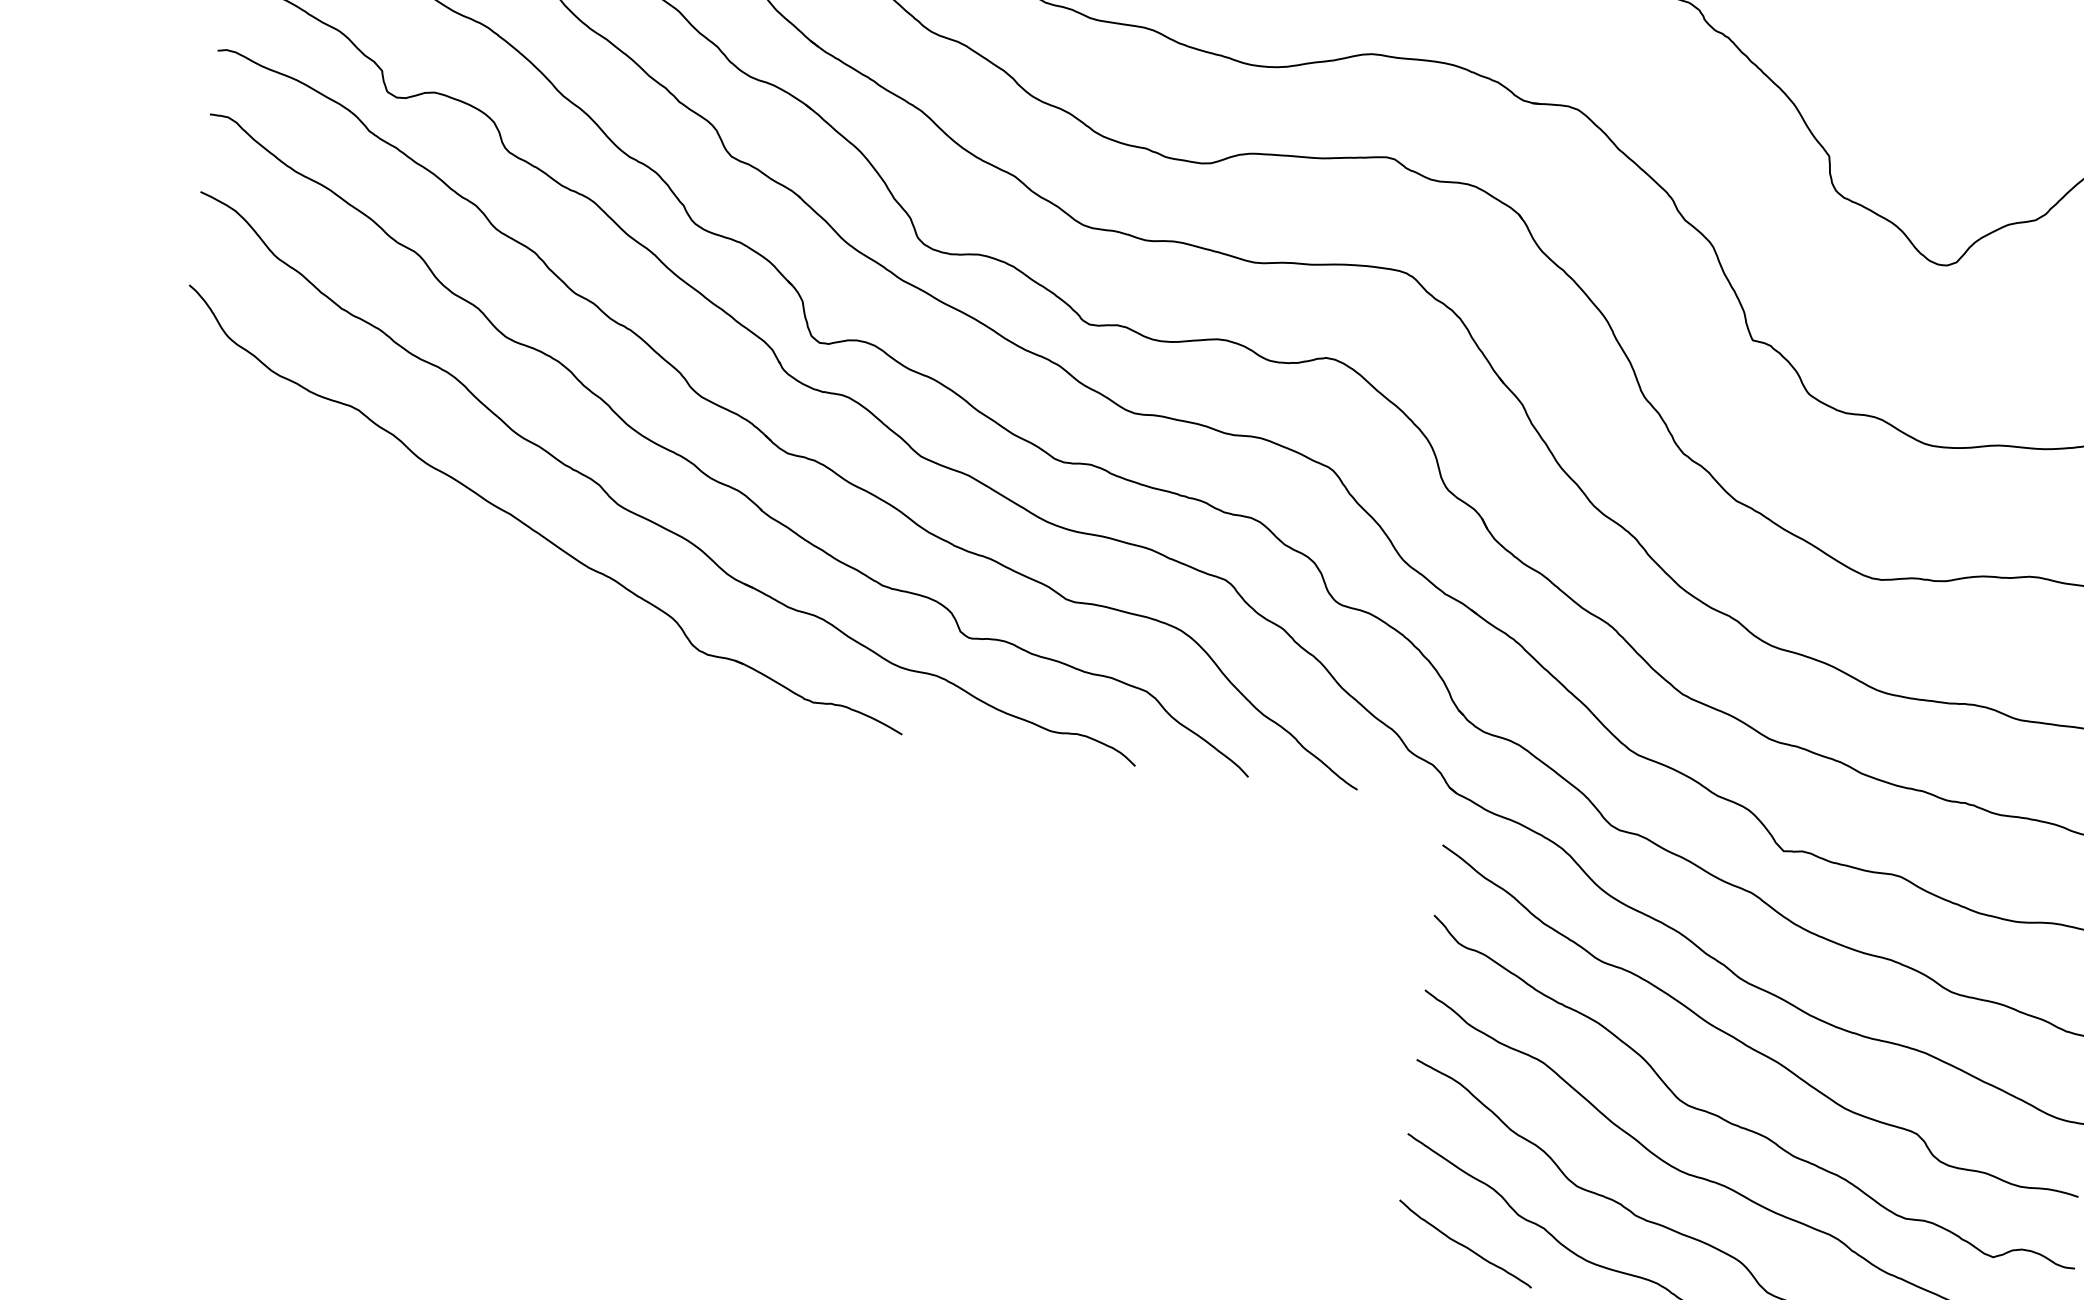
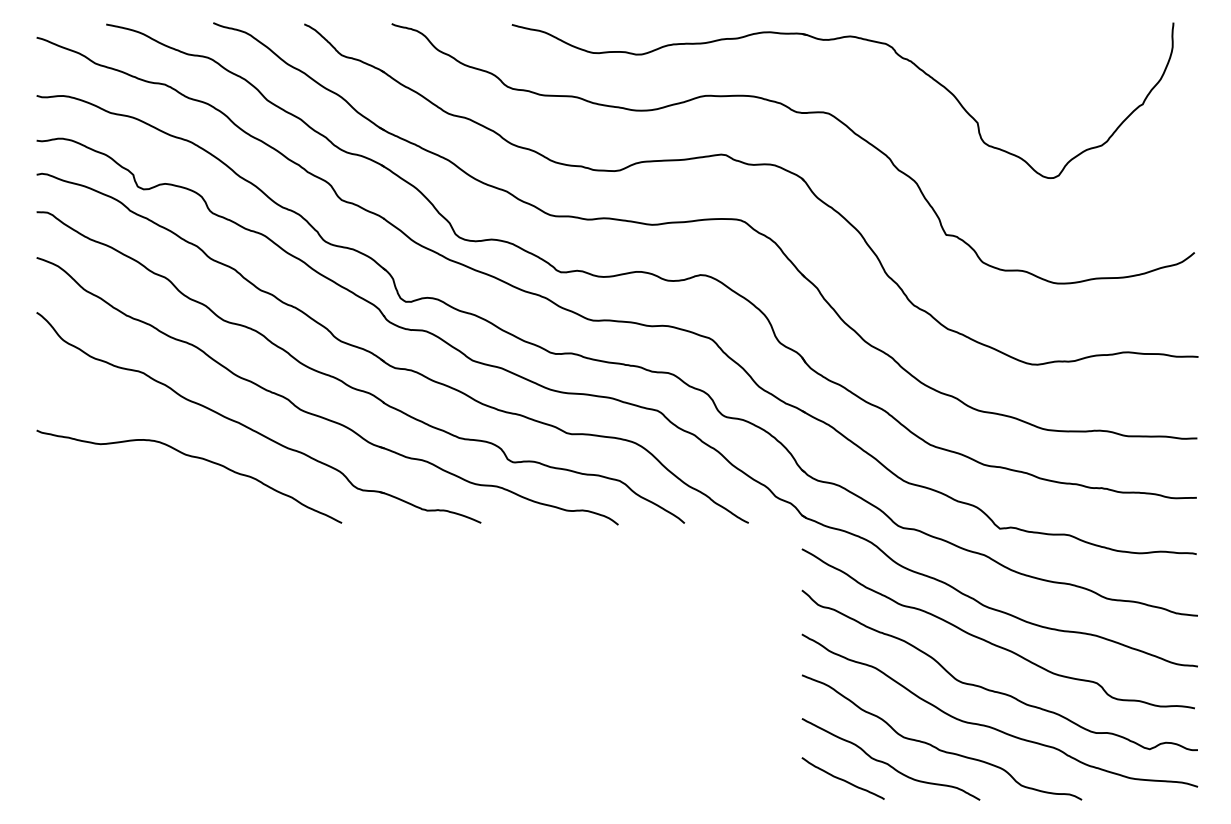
curve: (422, 563) -> (191, 457), added

